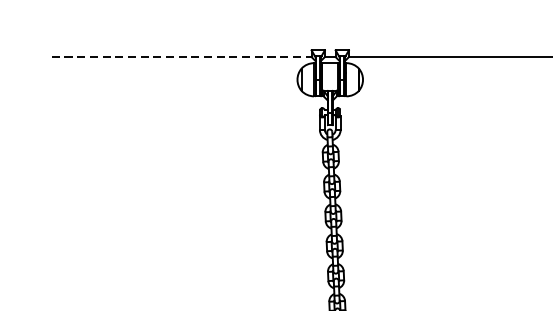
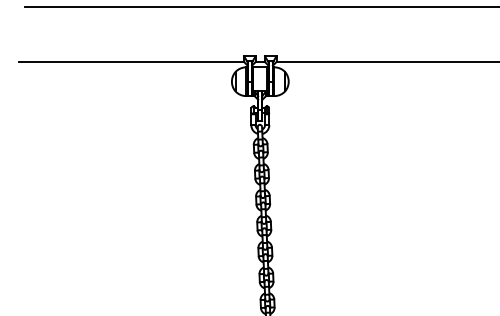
line: (181, 57) -> (131, 62), dashed -> solid

